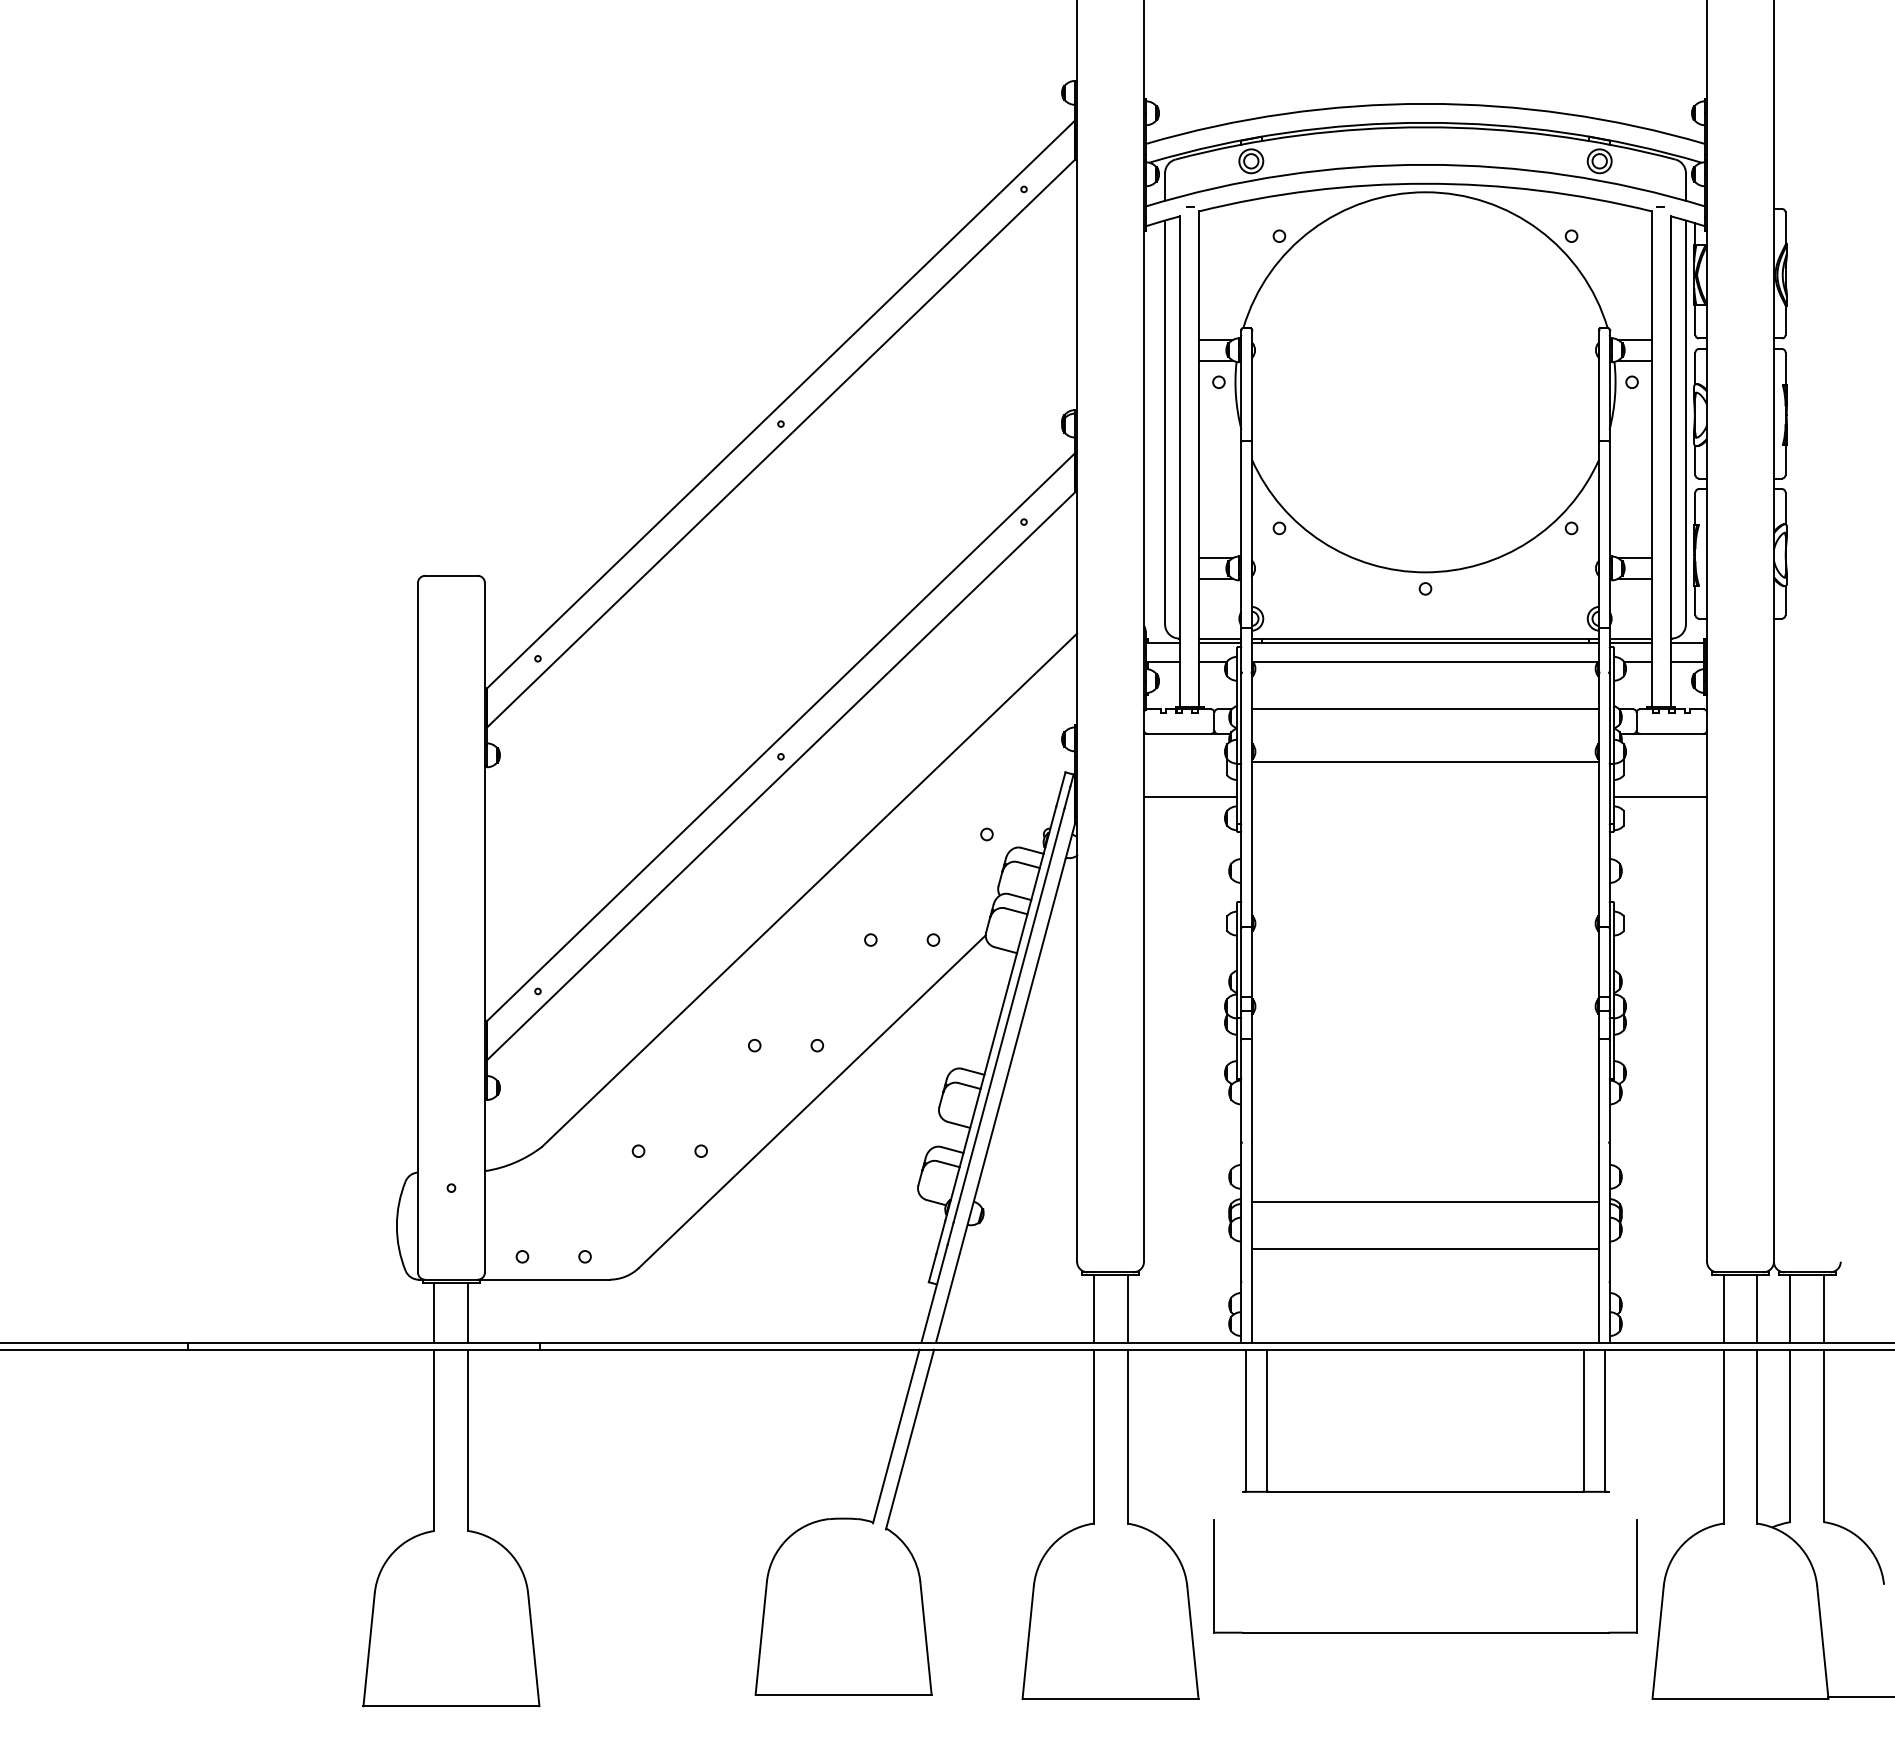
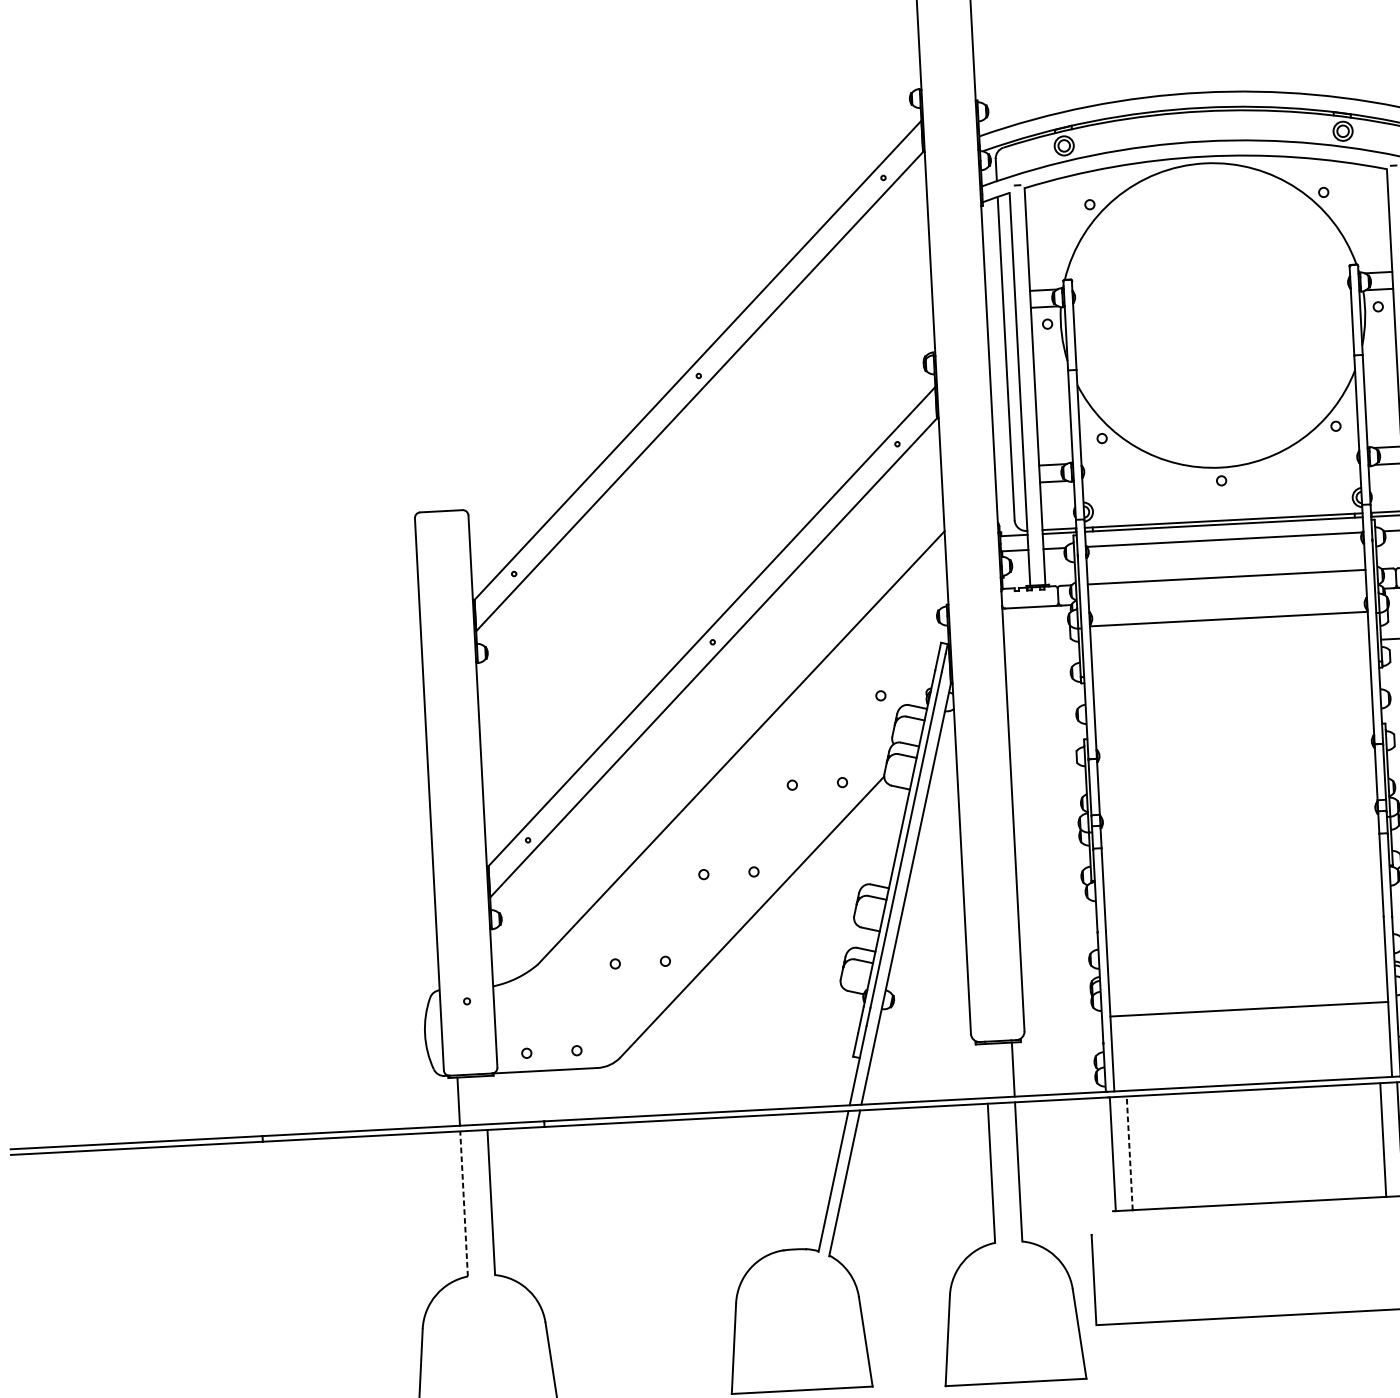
line: (1190, 797) -> (1042, 657), removed
line: (1425, 1202) -> (1247, 971), removed
line: (1093, 1308) -> (986, 1070), removed
line: (468, 1312) -> (485, 1100), removed
line: (1267, 1420) -> (1130, 1153), solid -> dashed
line: (434, 1440) -> (464, 1204), solid -> dashed

